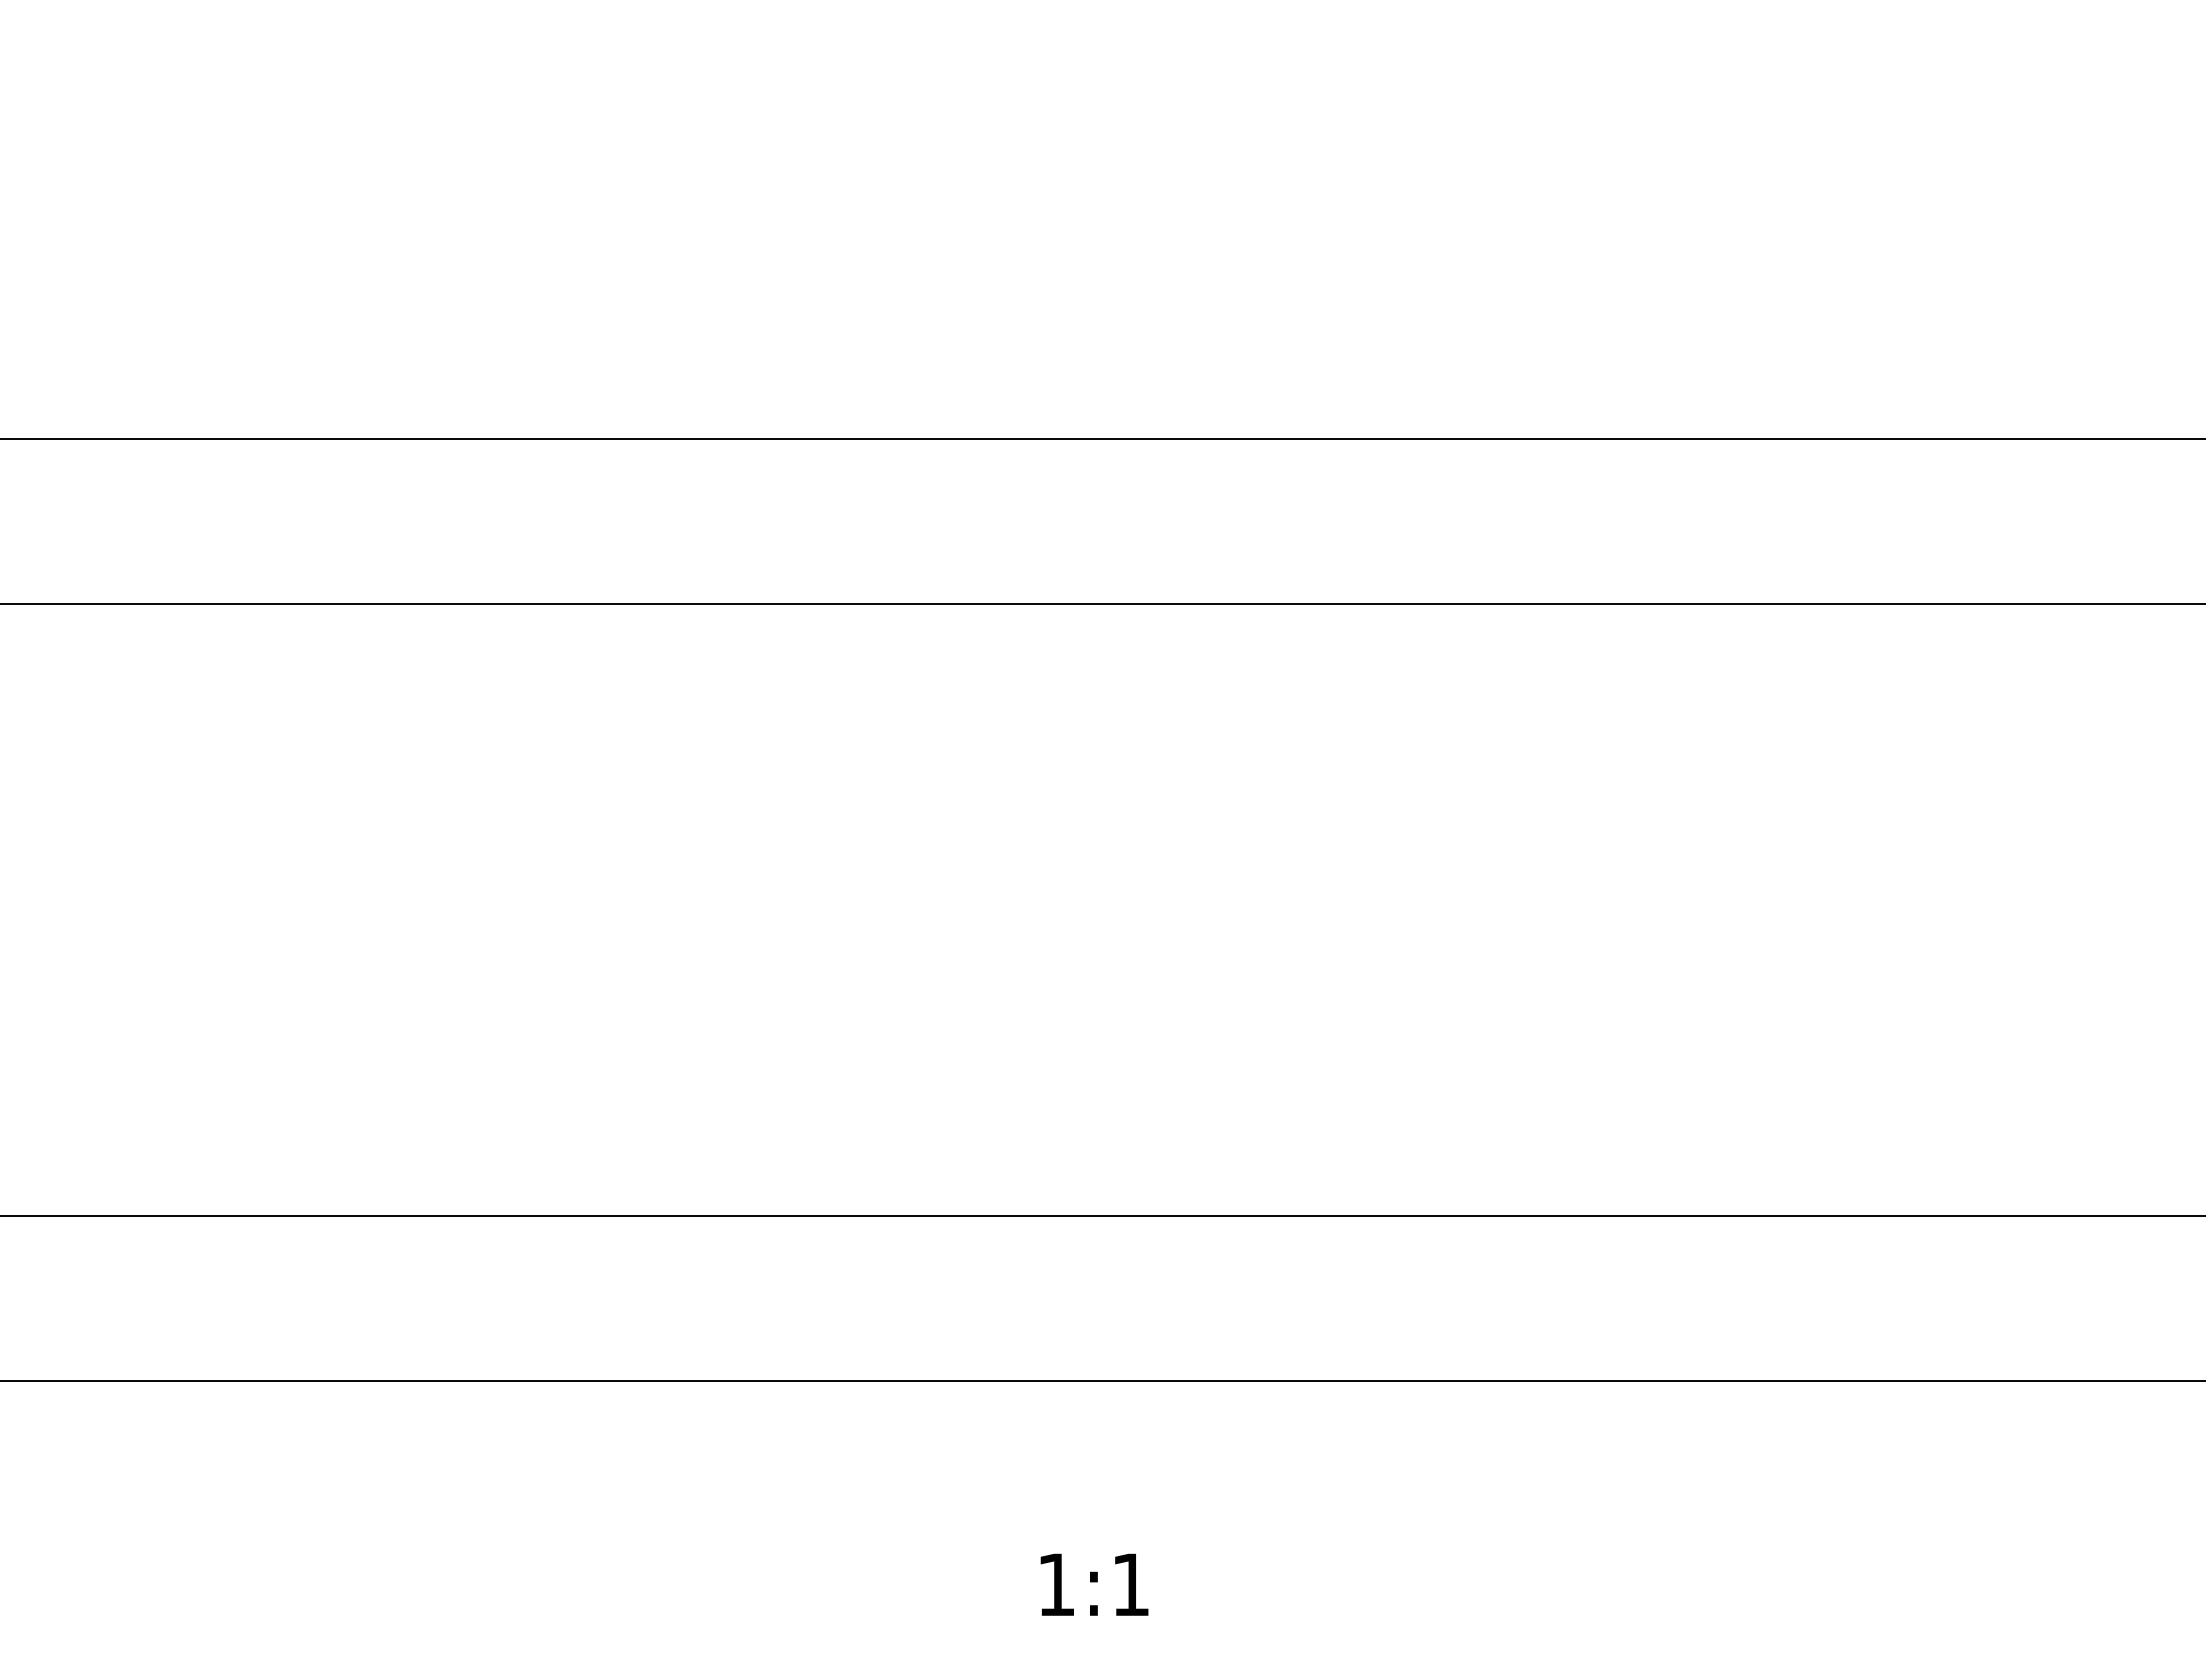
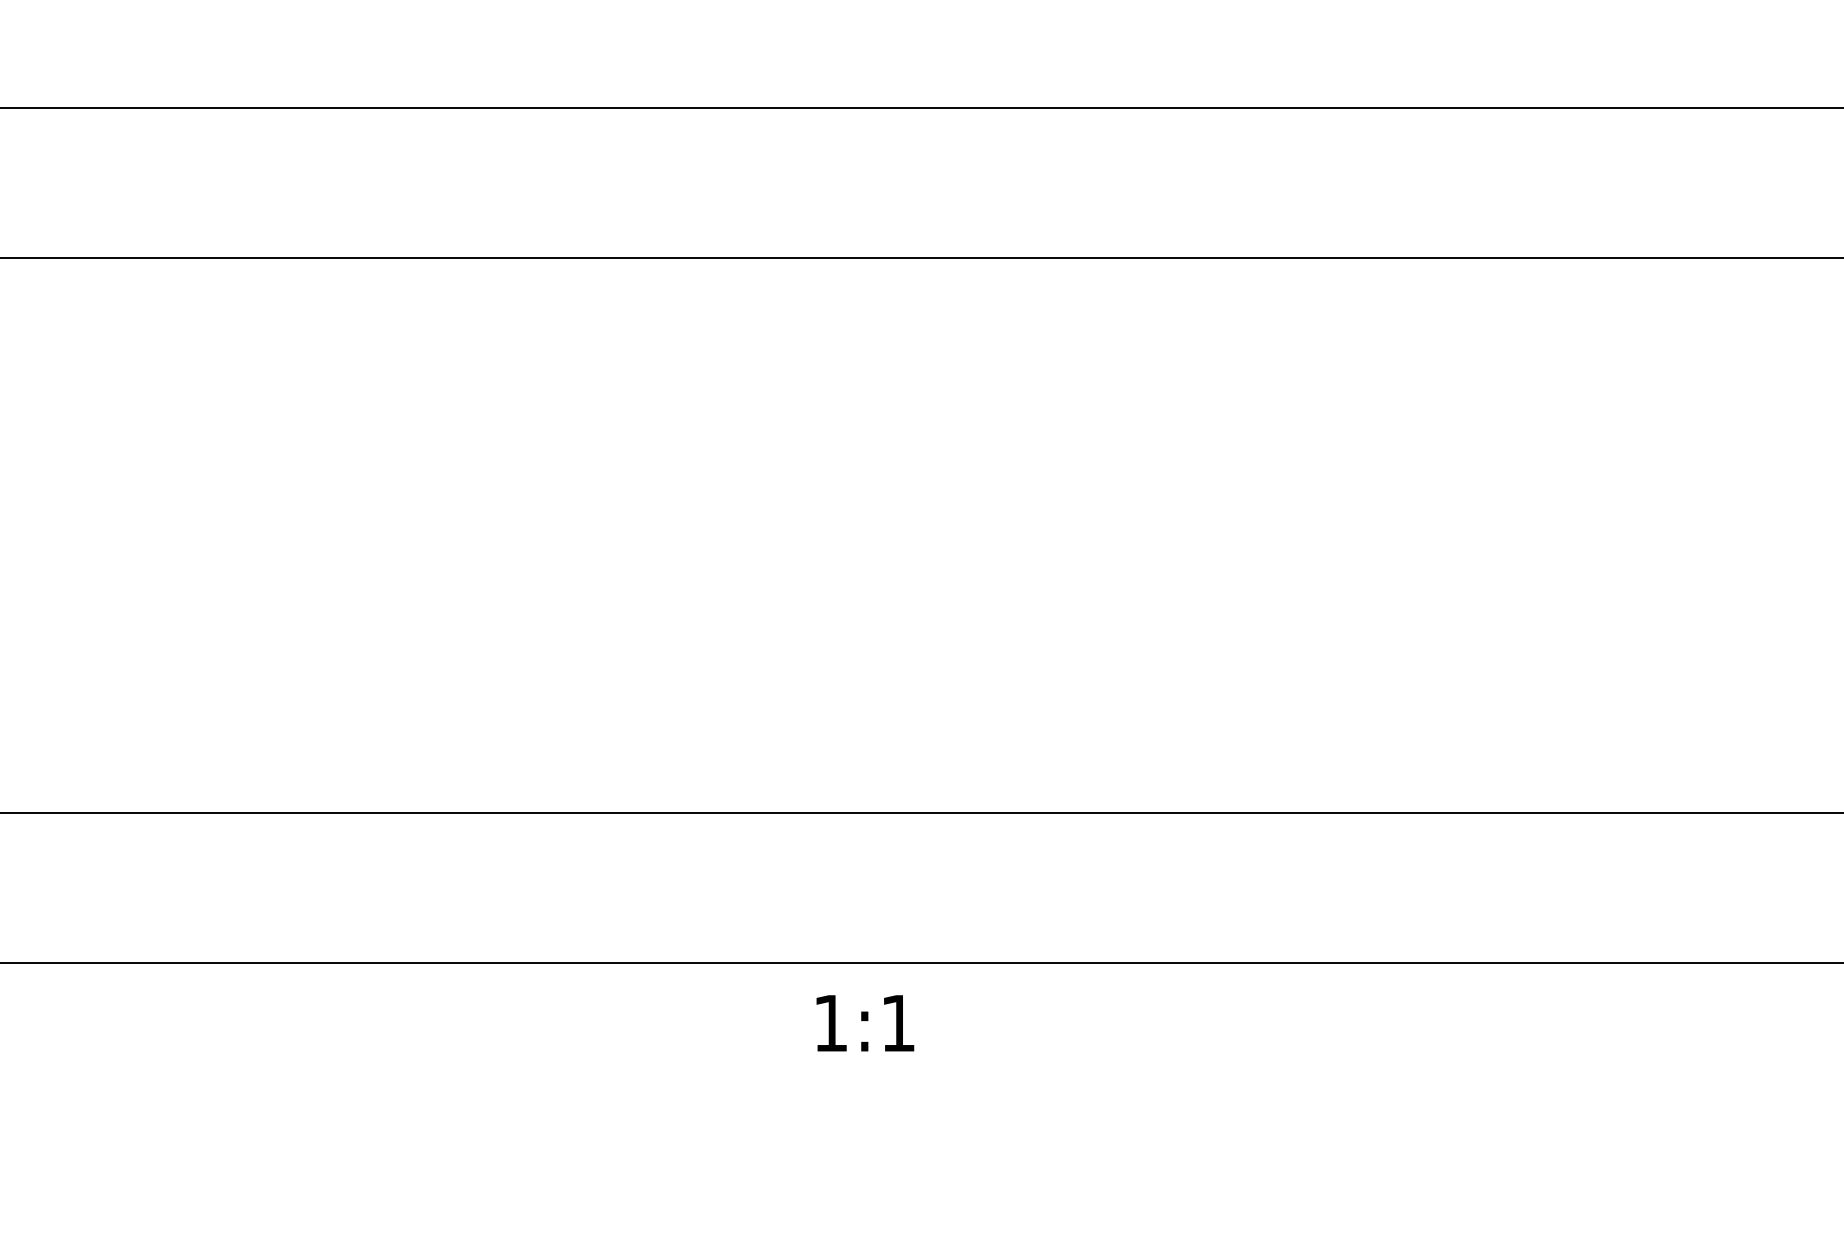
text: (1094, 1584) -> (865, 1023), moved

